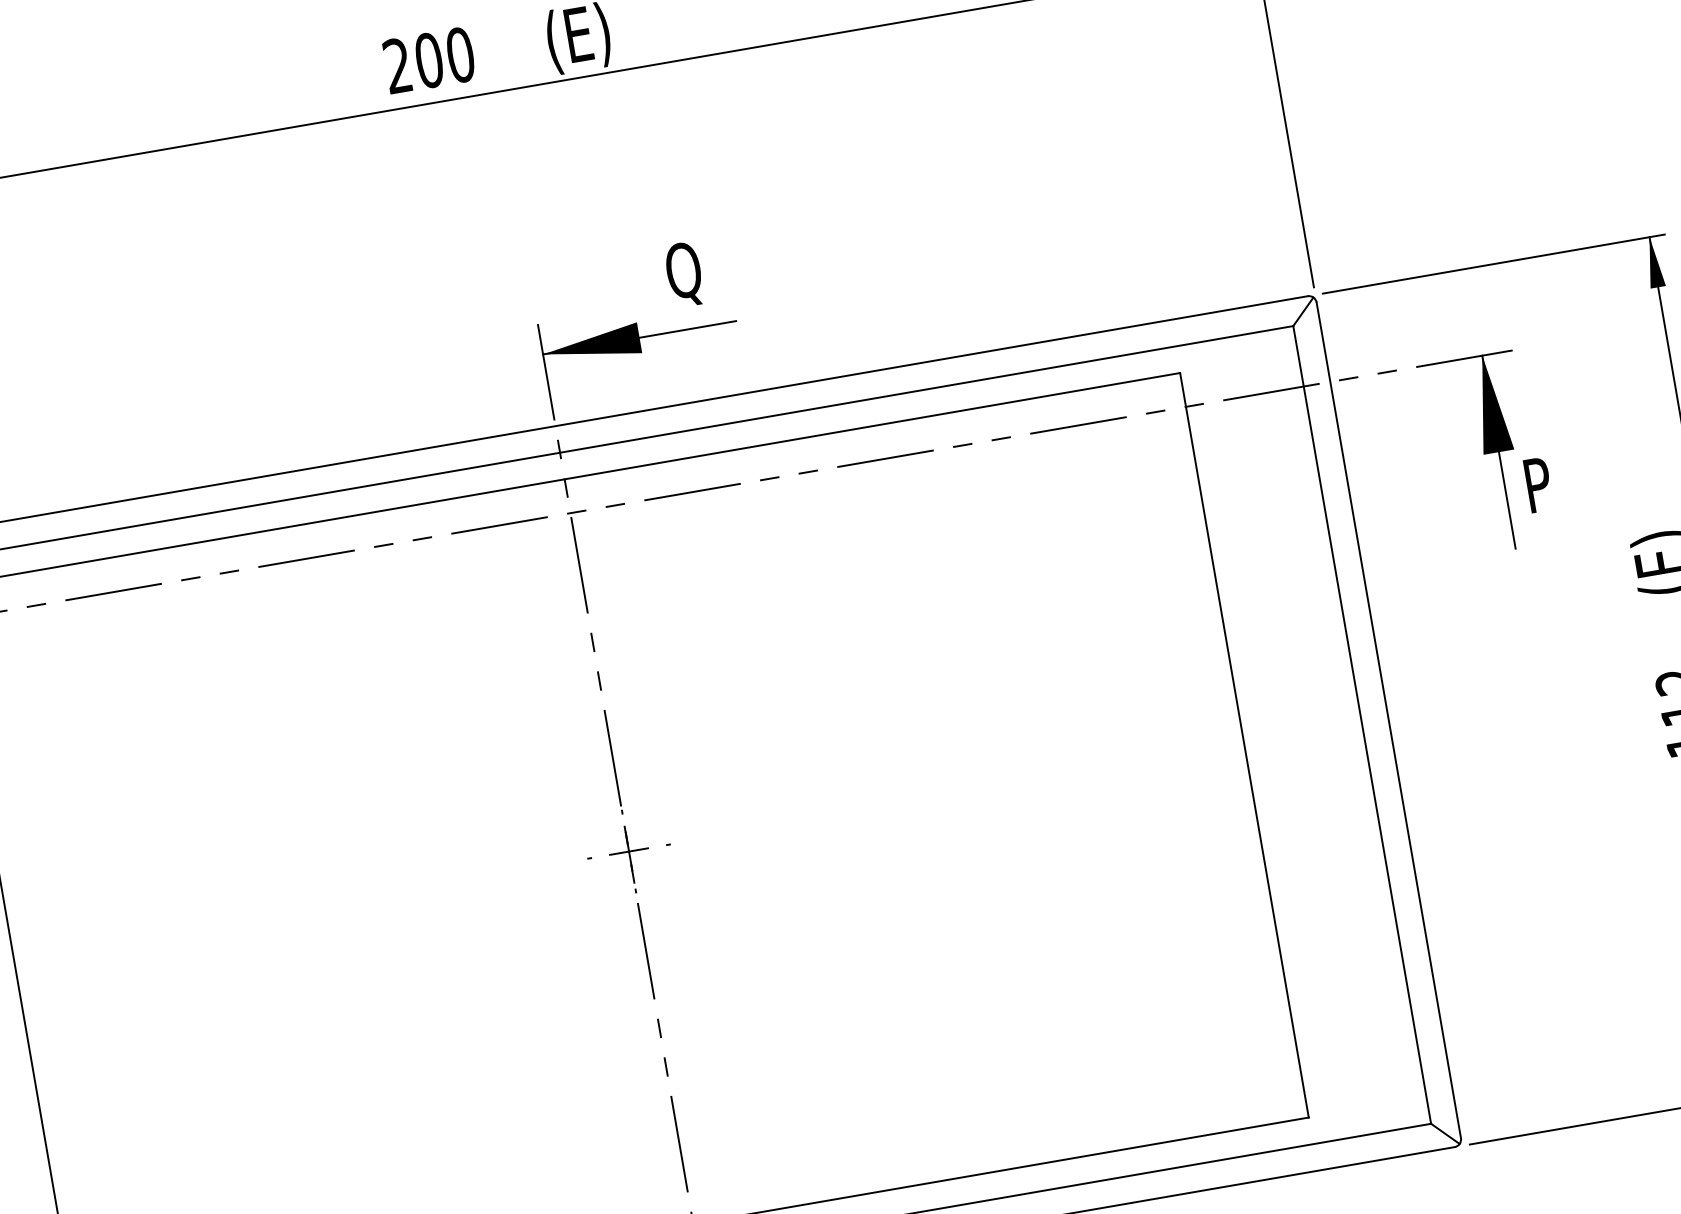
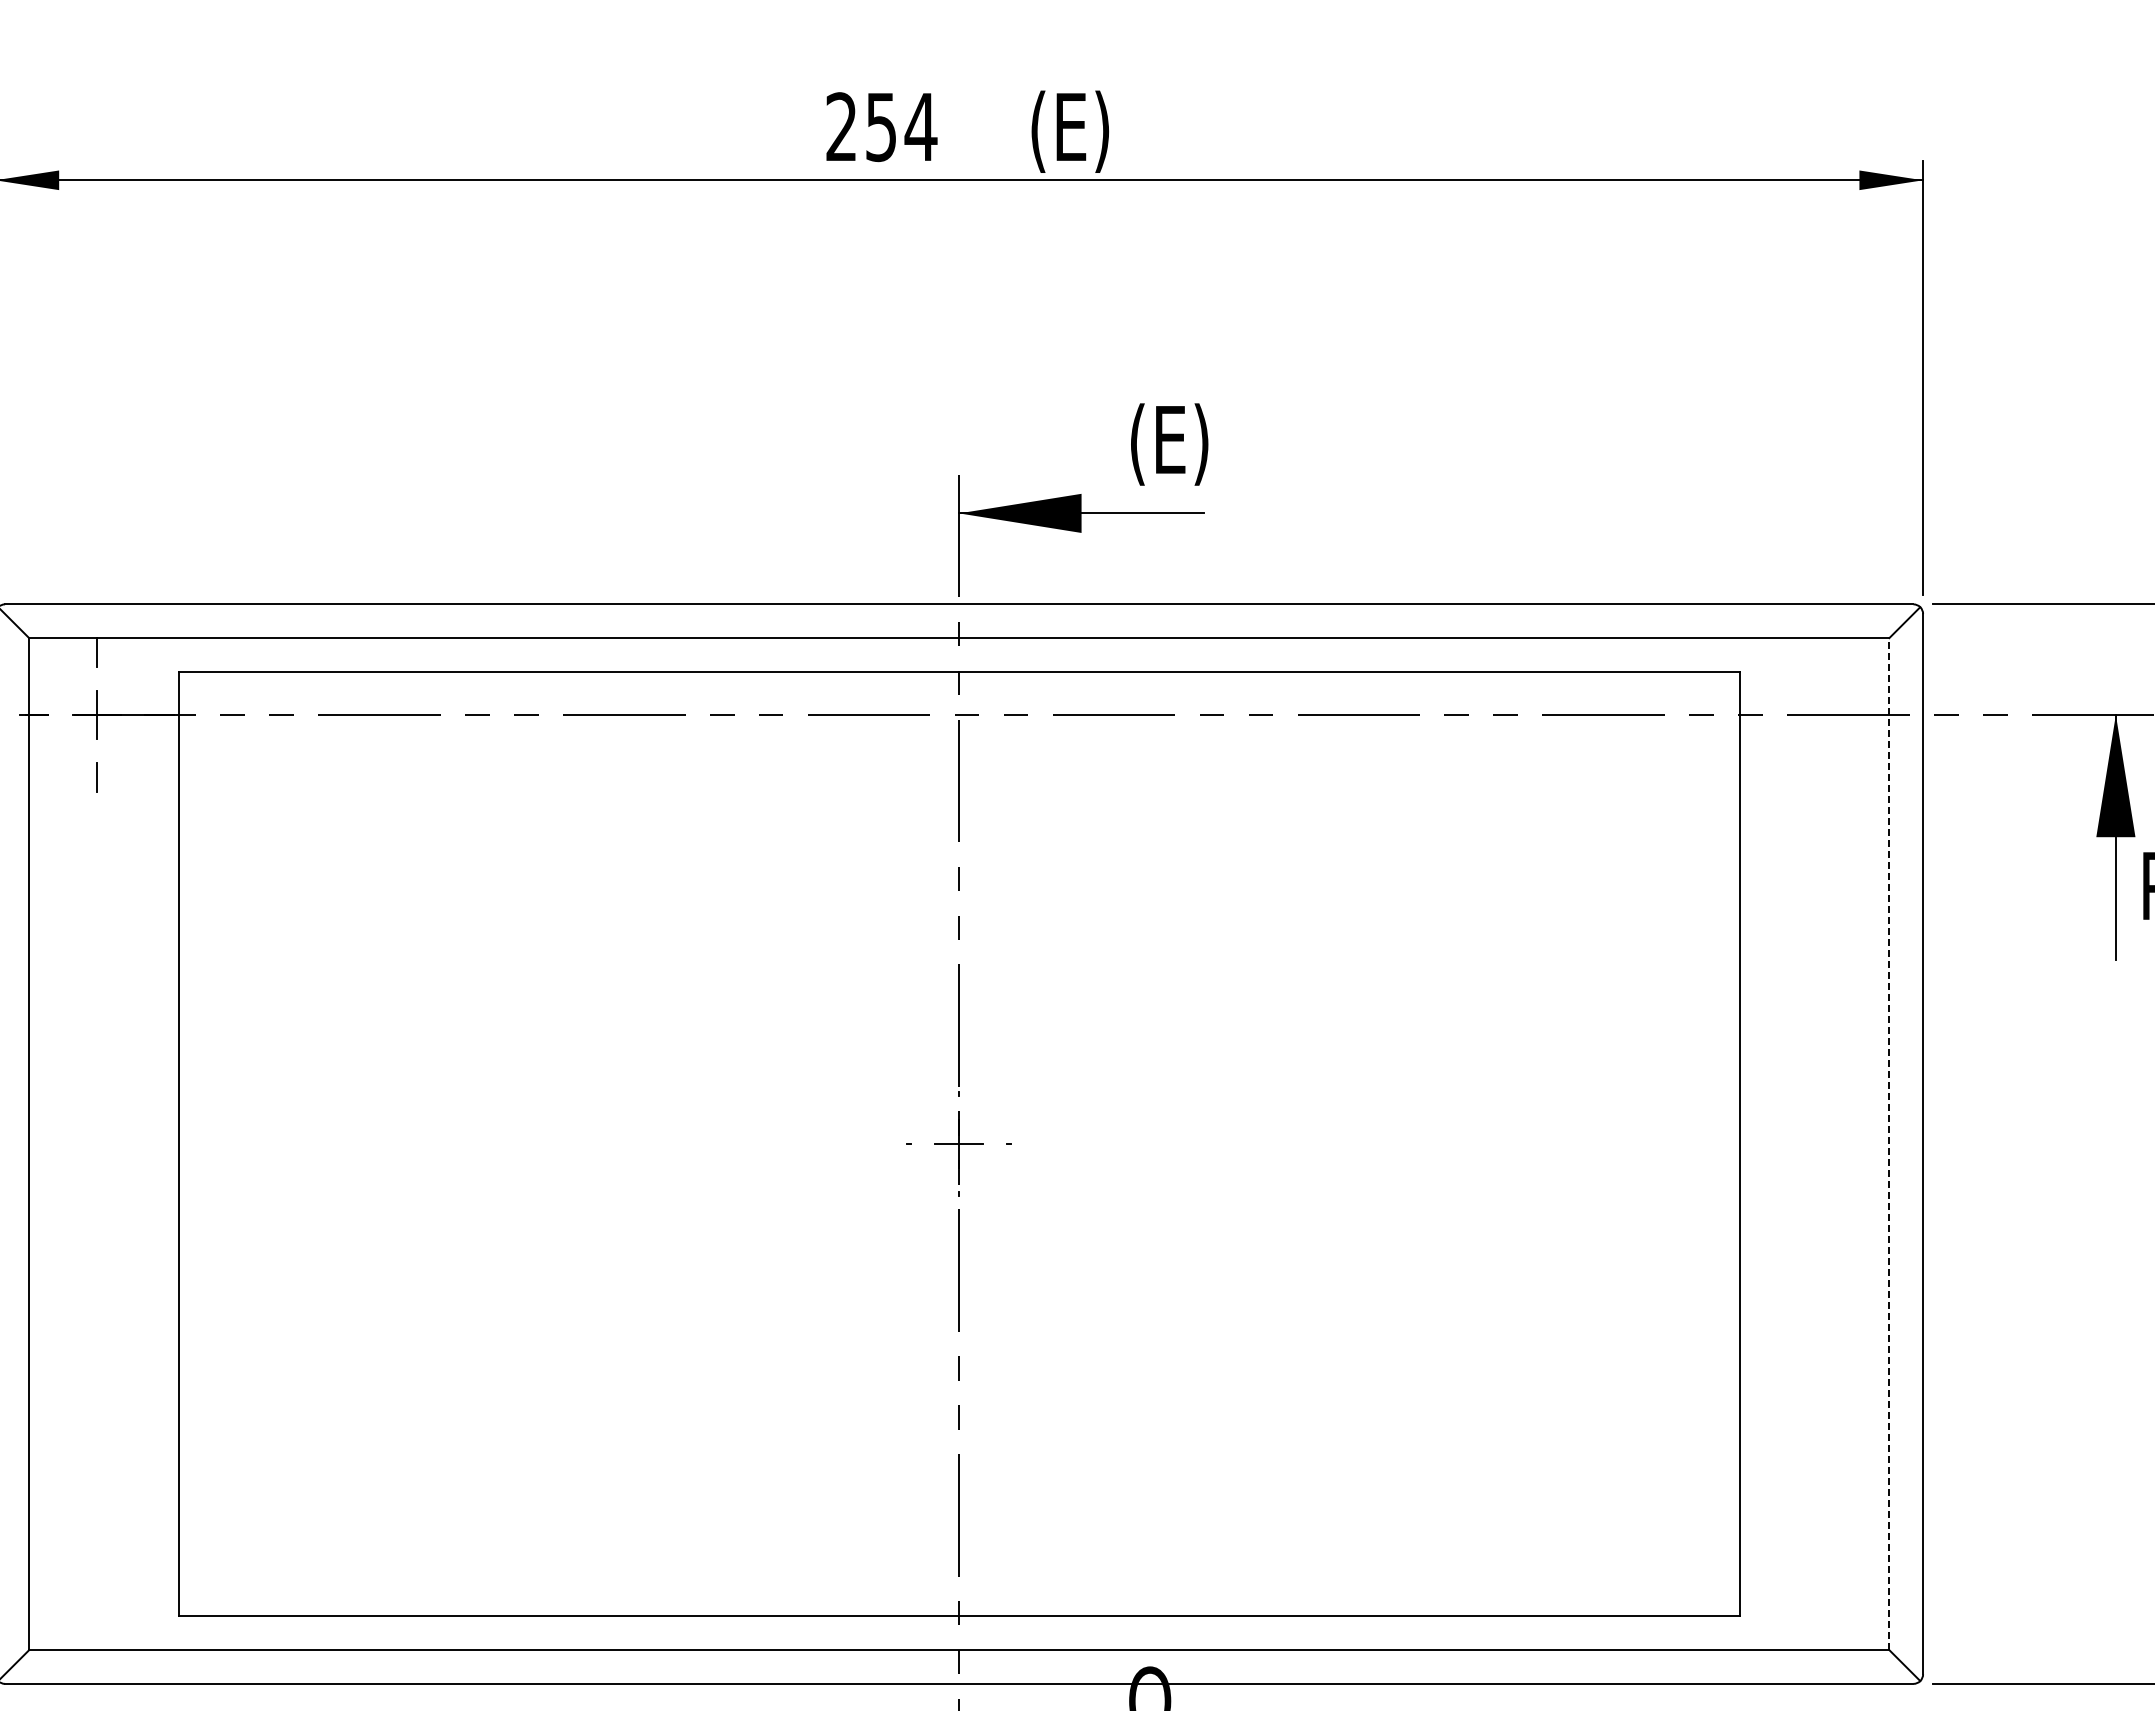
text: (445, 58) -> (901, 127), 200 -> 254
text: (698, 271) -> (1168, 444), Q -> (E)
line: (1362, 724) -> (1889, 1143), solid -> dashed

